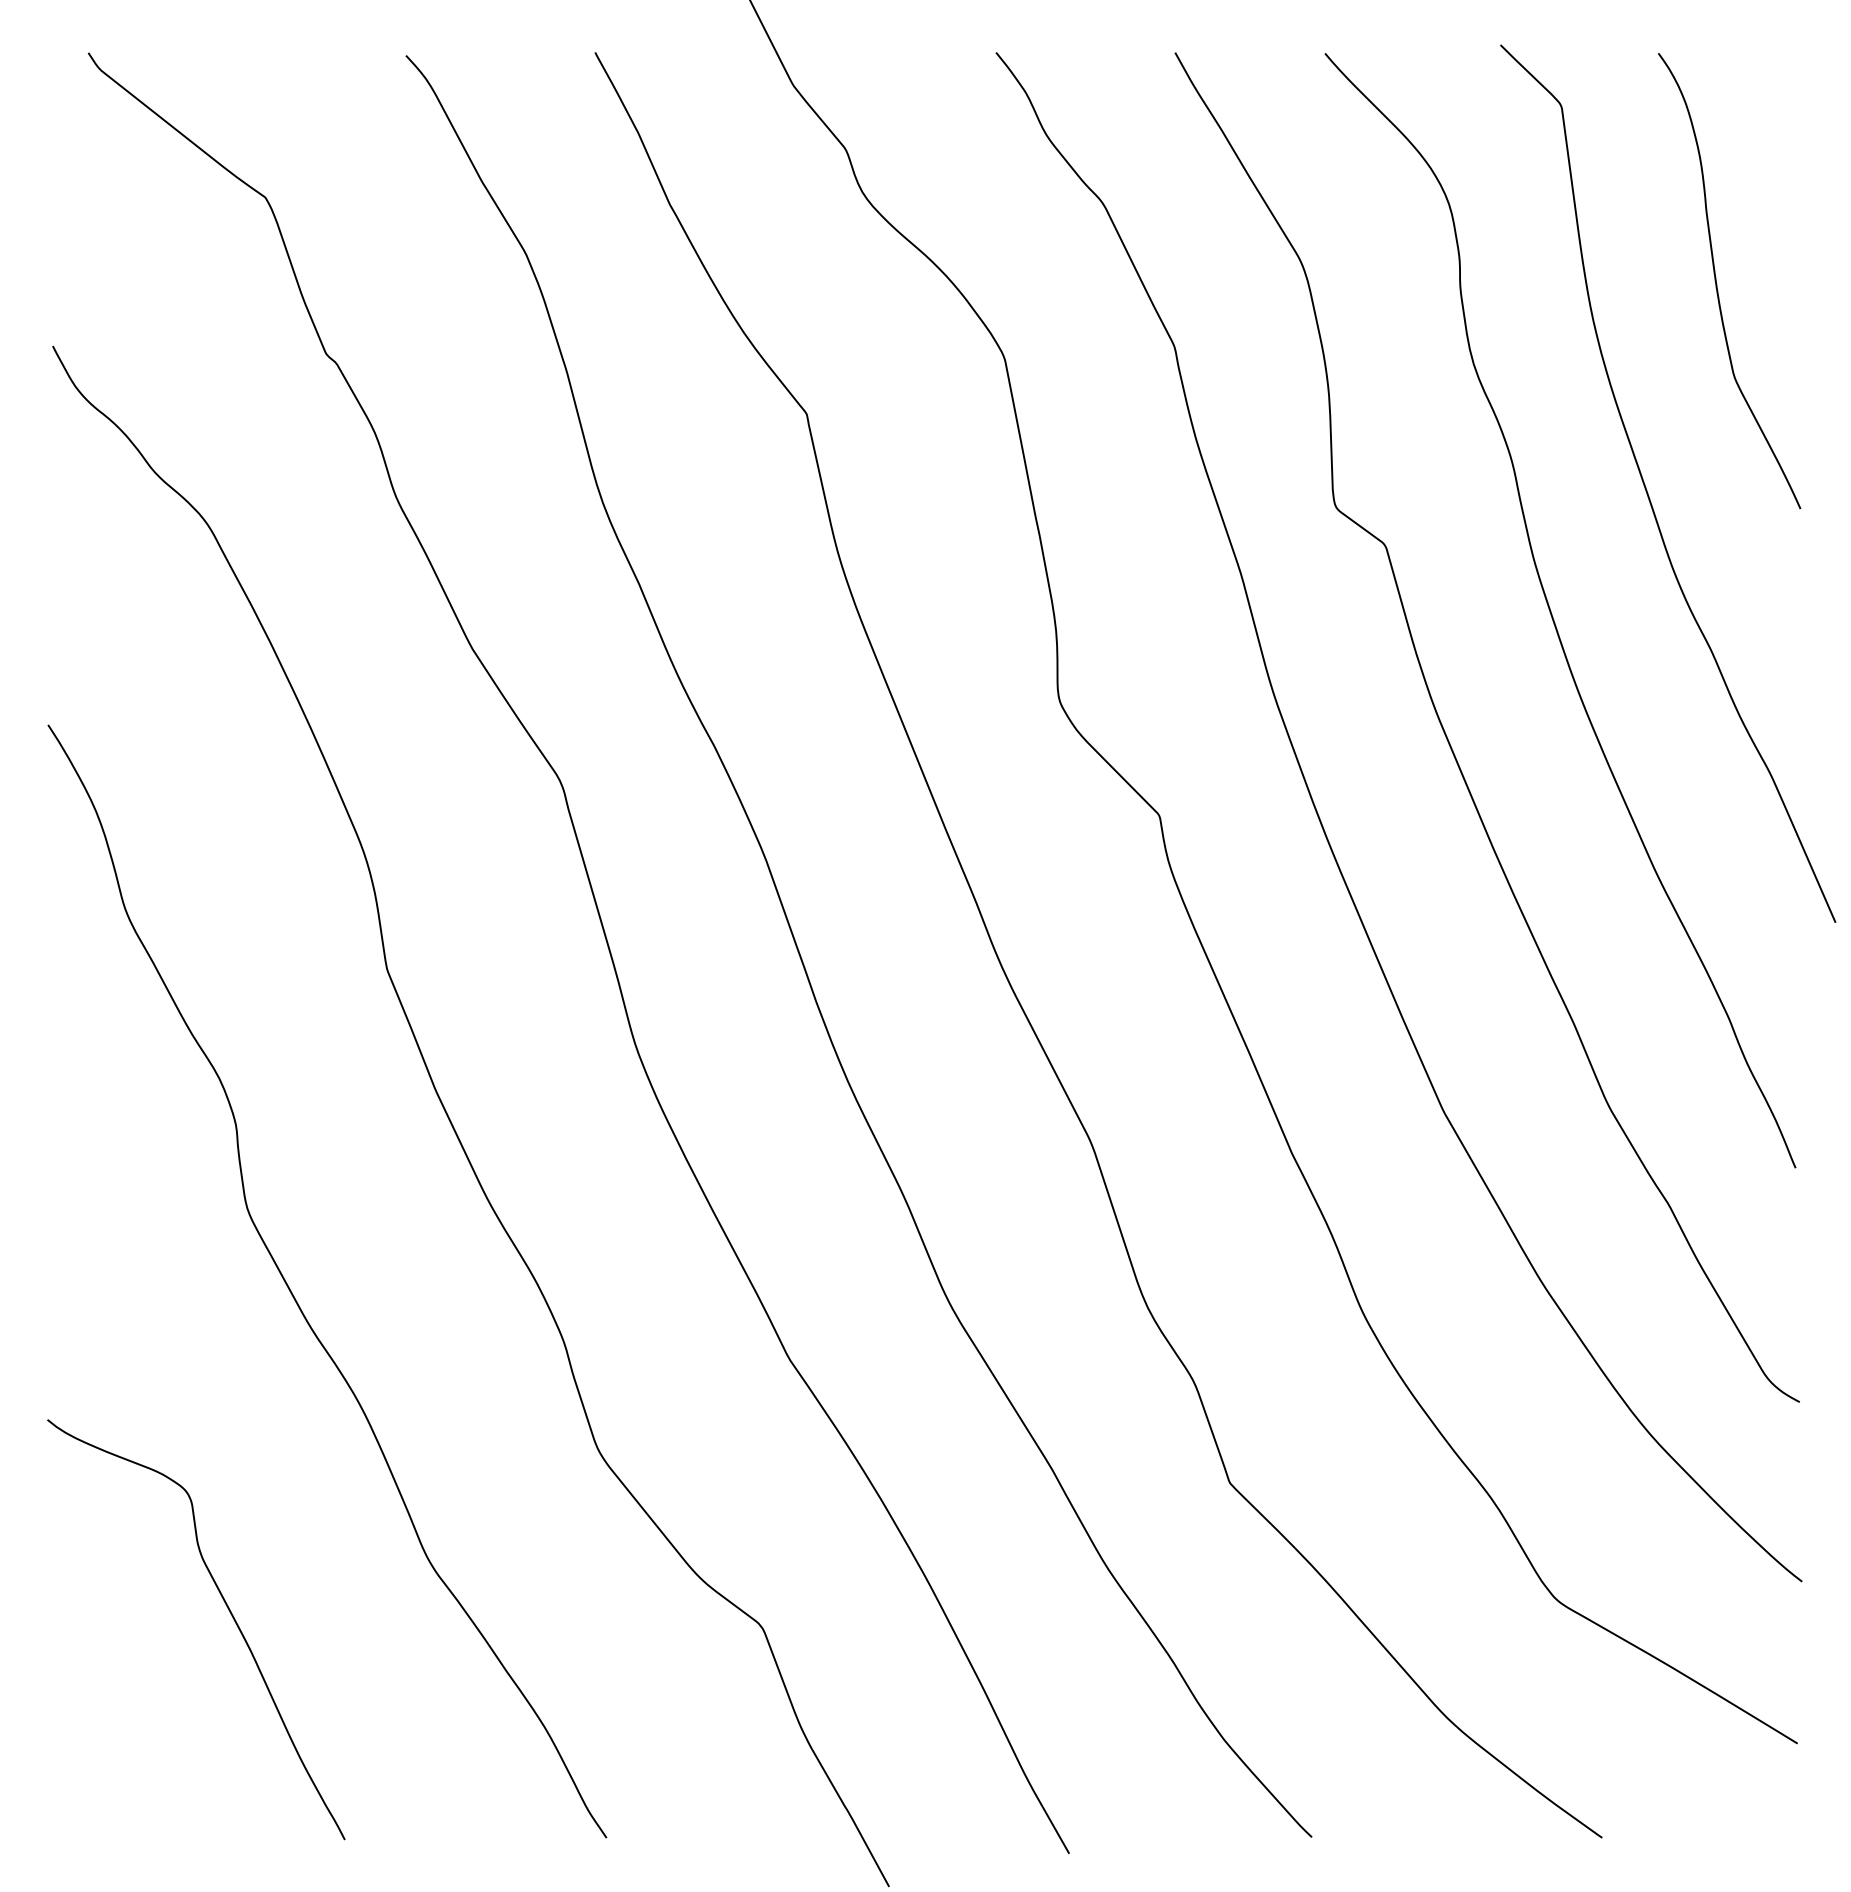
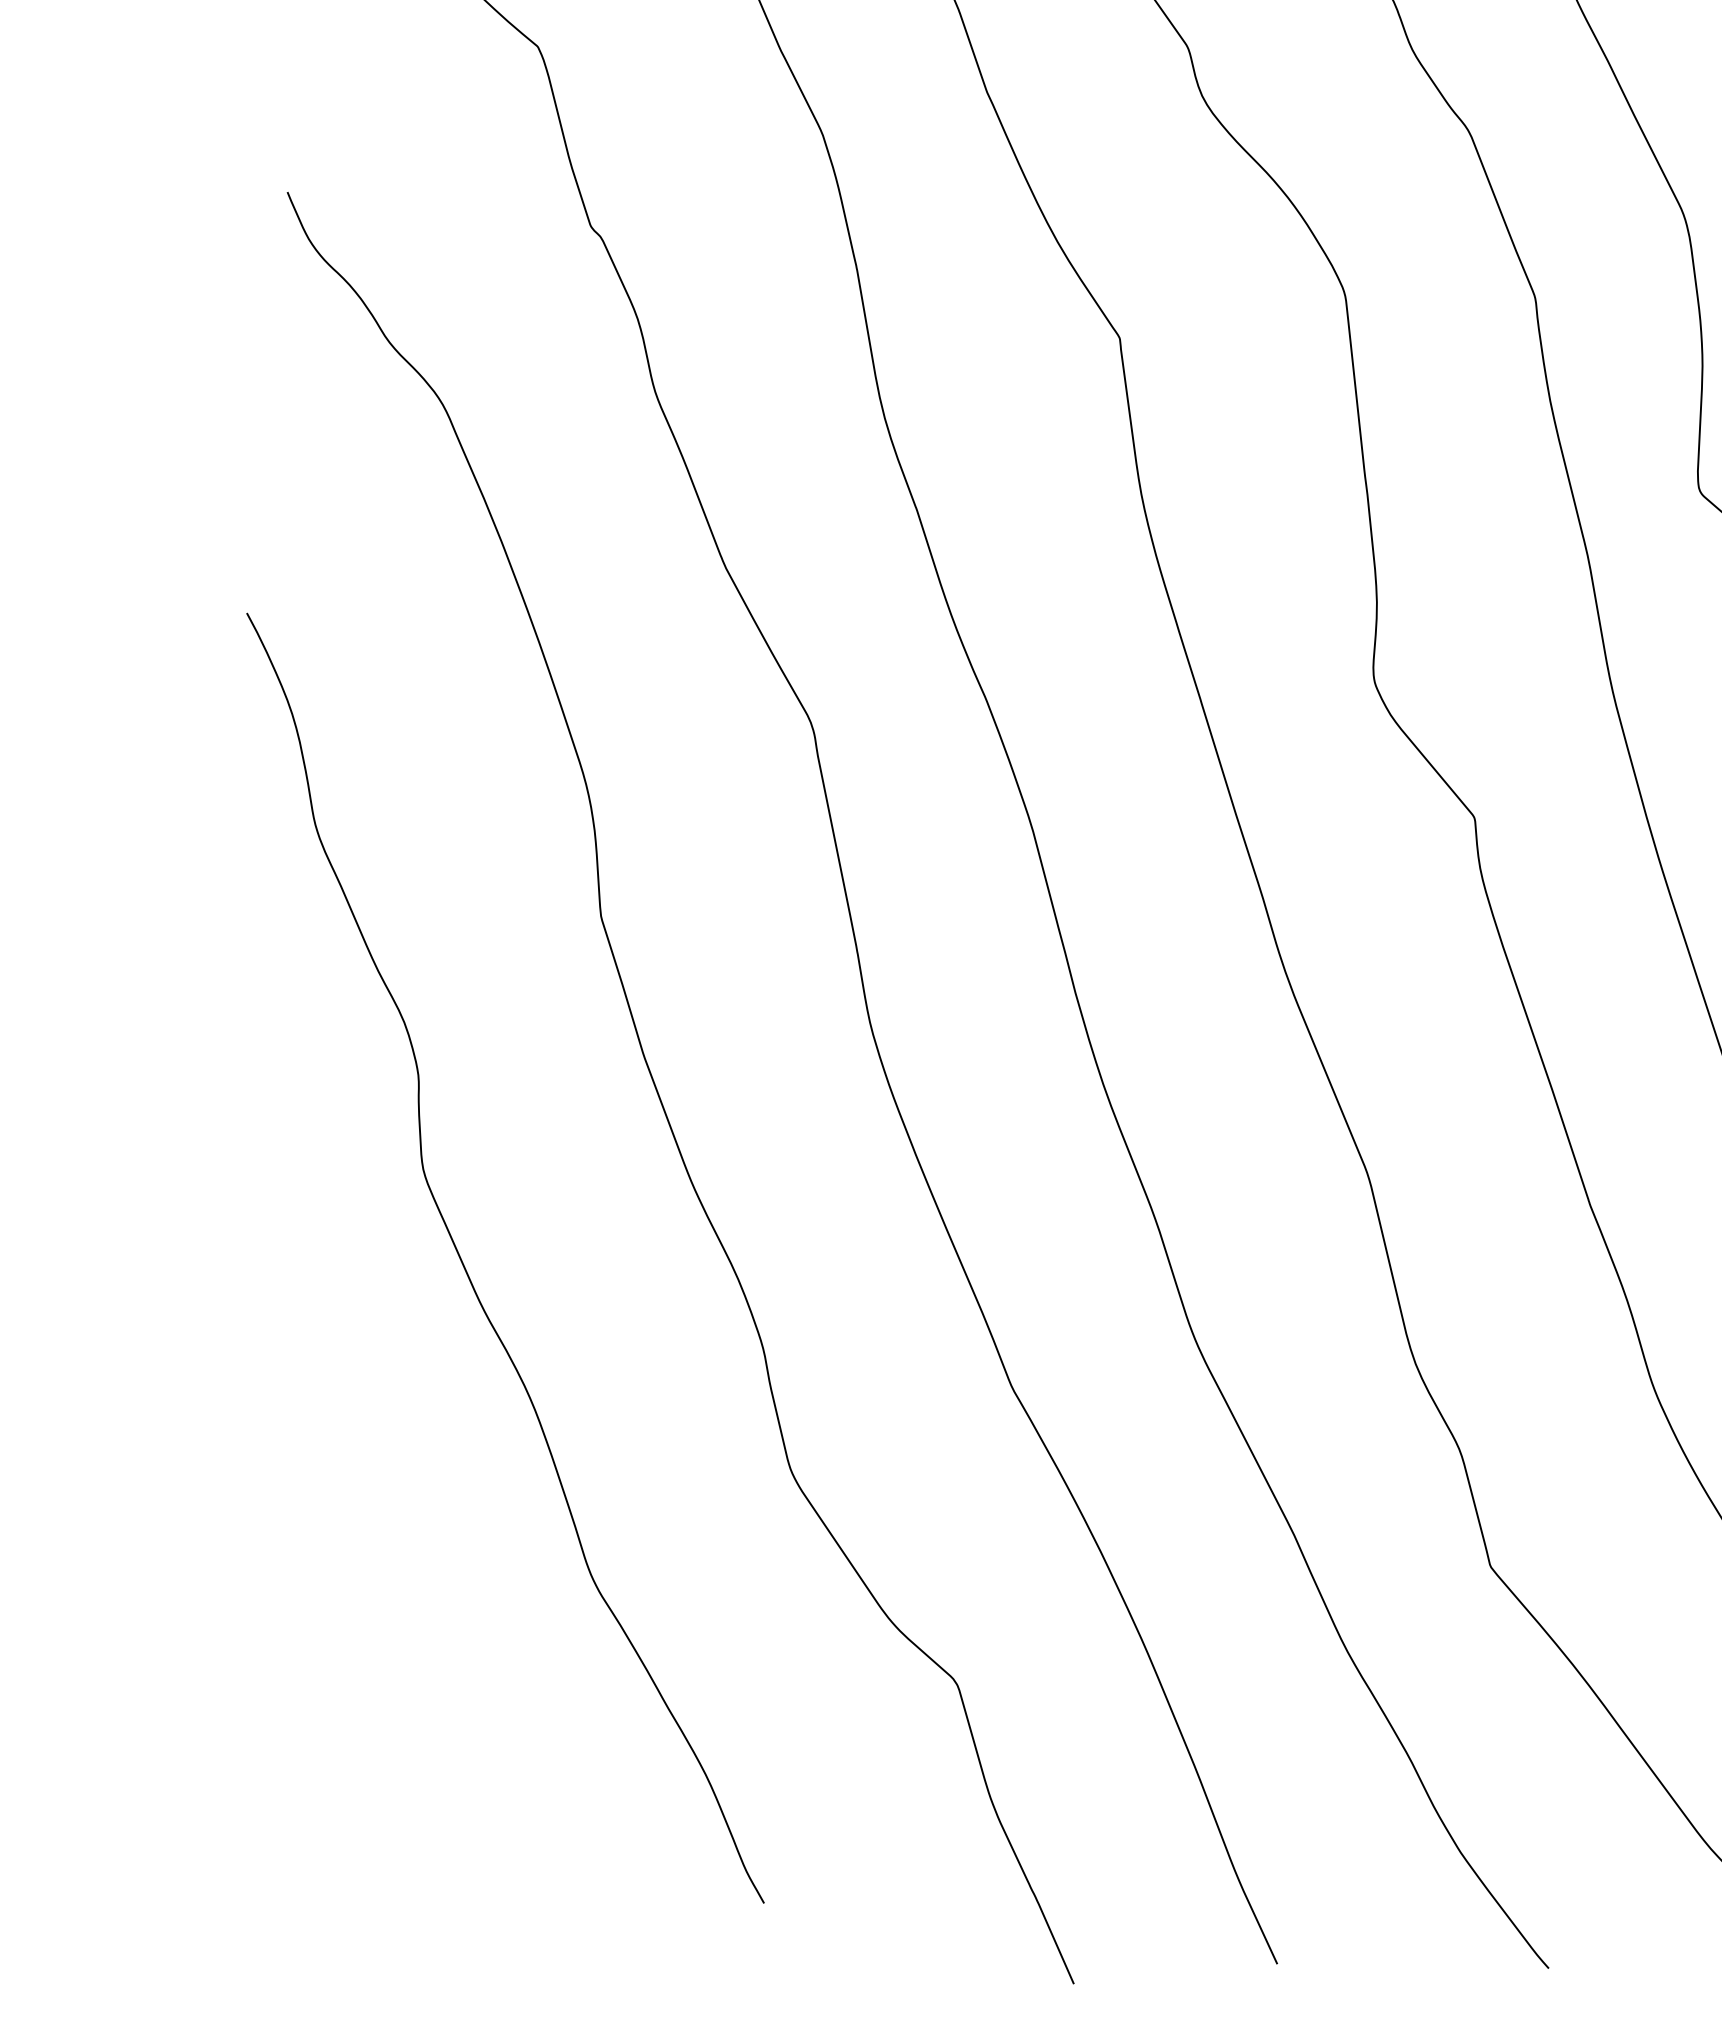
curve: (229, 1612) -> (365, 1617), removed

